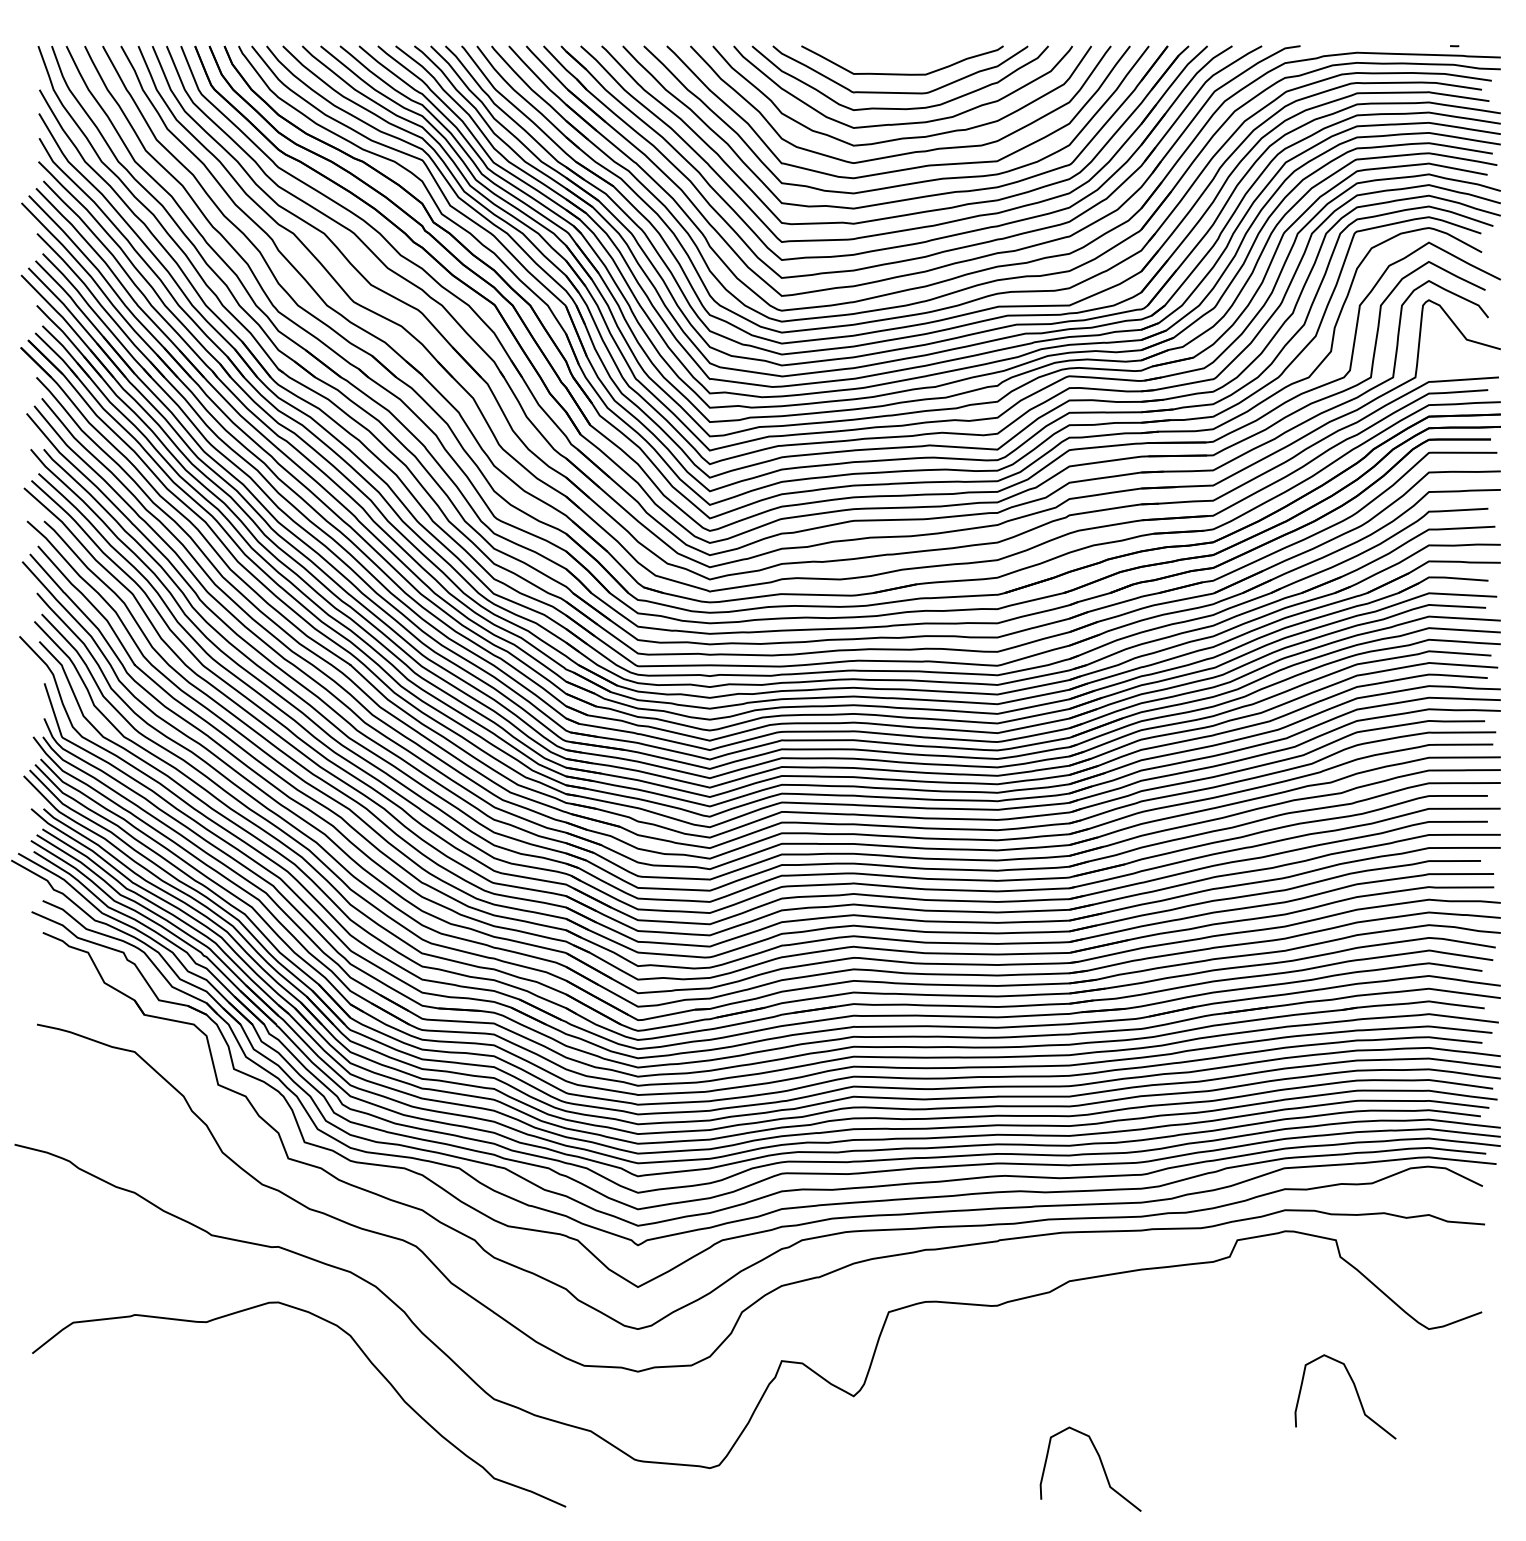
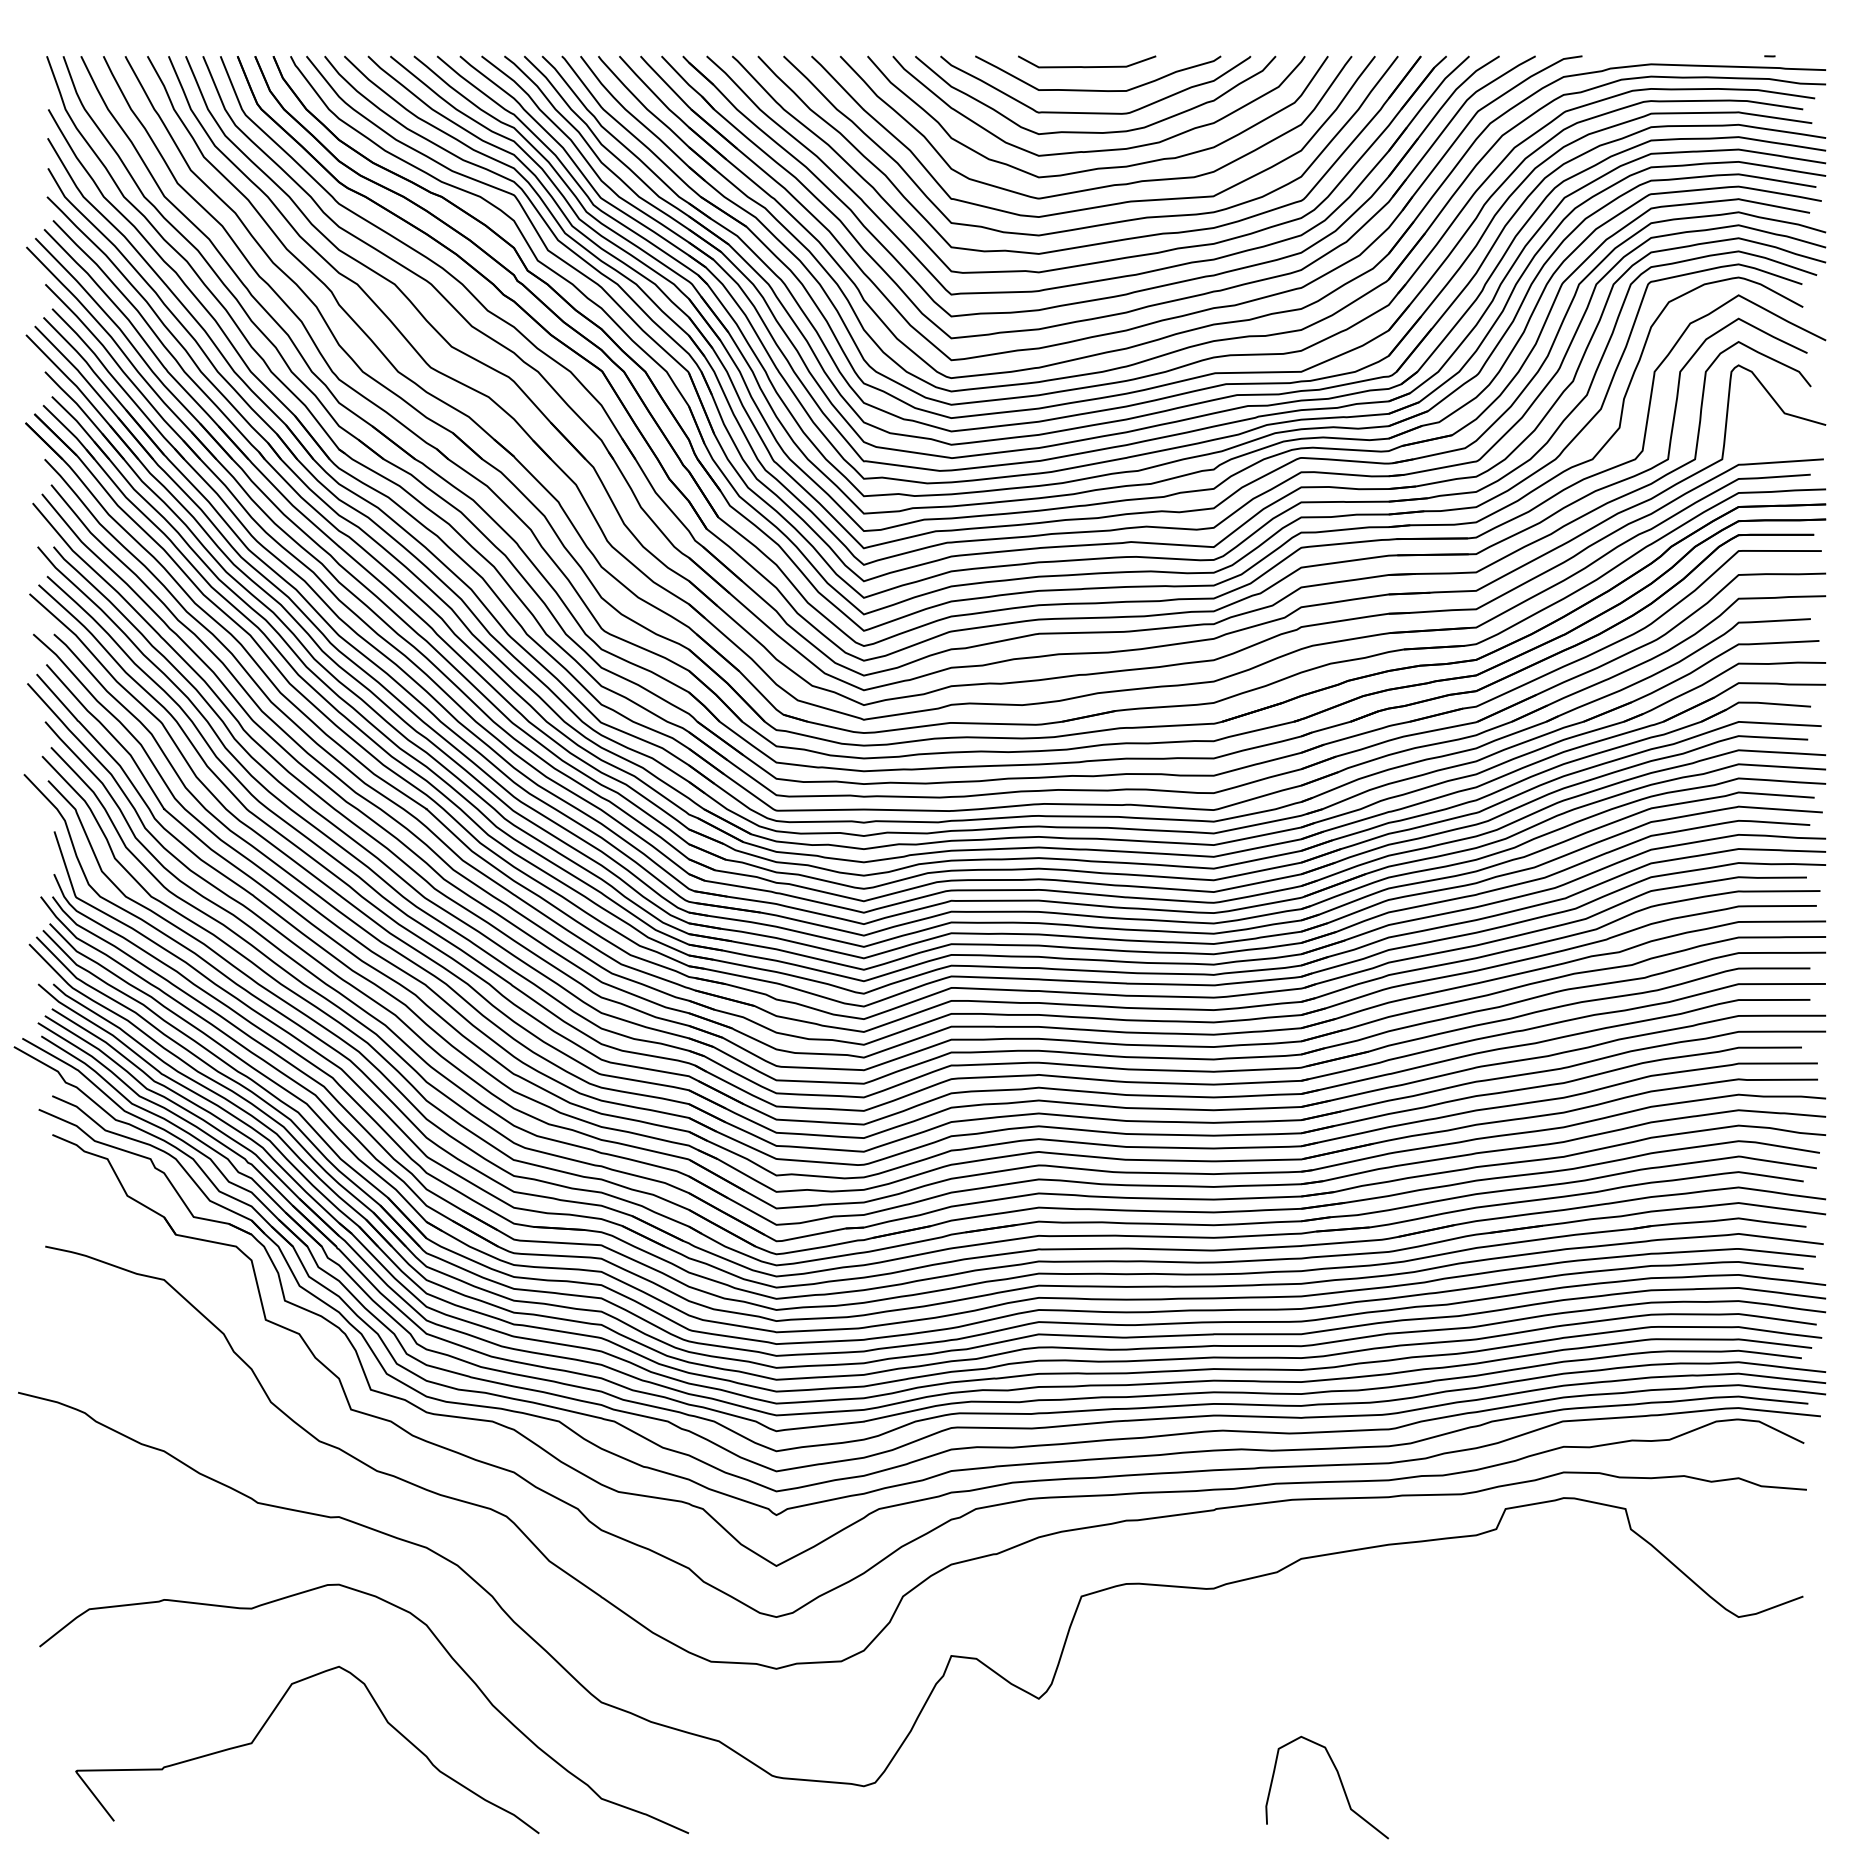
curve: (893, 54) -> (1087, 66), added
curve: (1356, 1393) -> (1650, 1695), removed
curve: (218, 1416) -> (266, 1723), added

